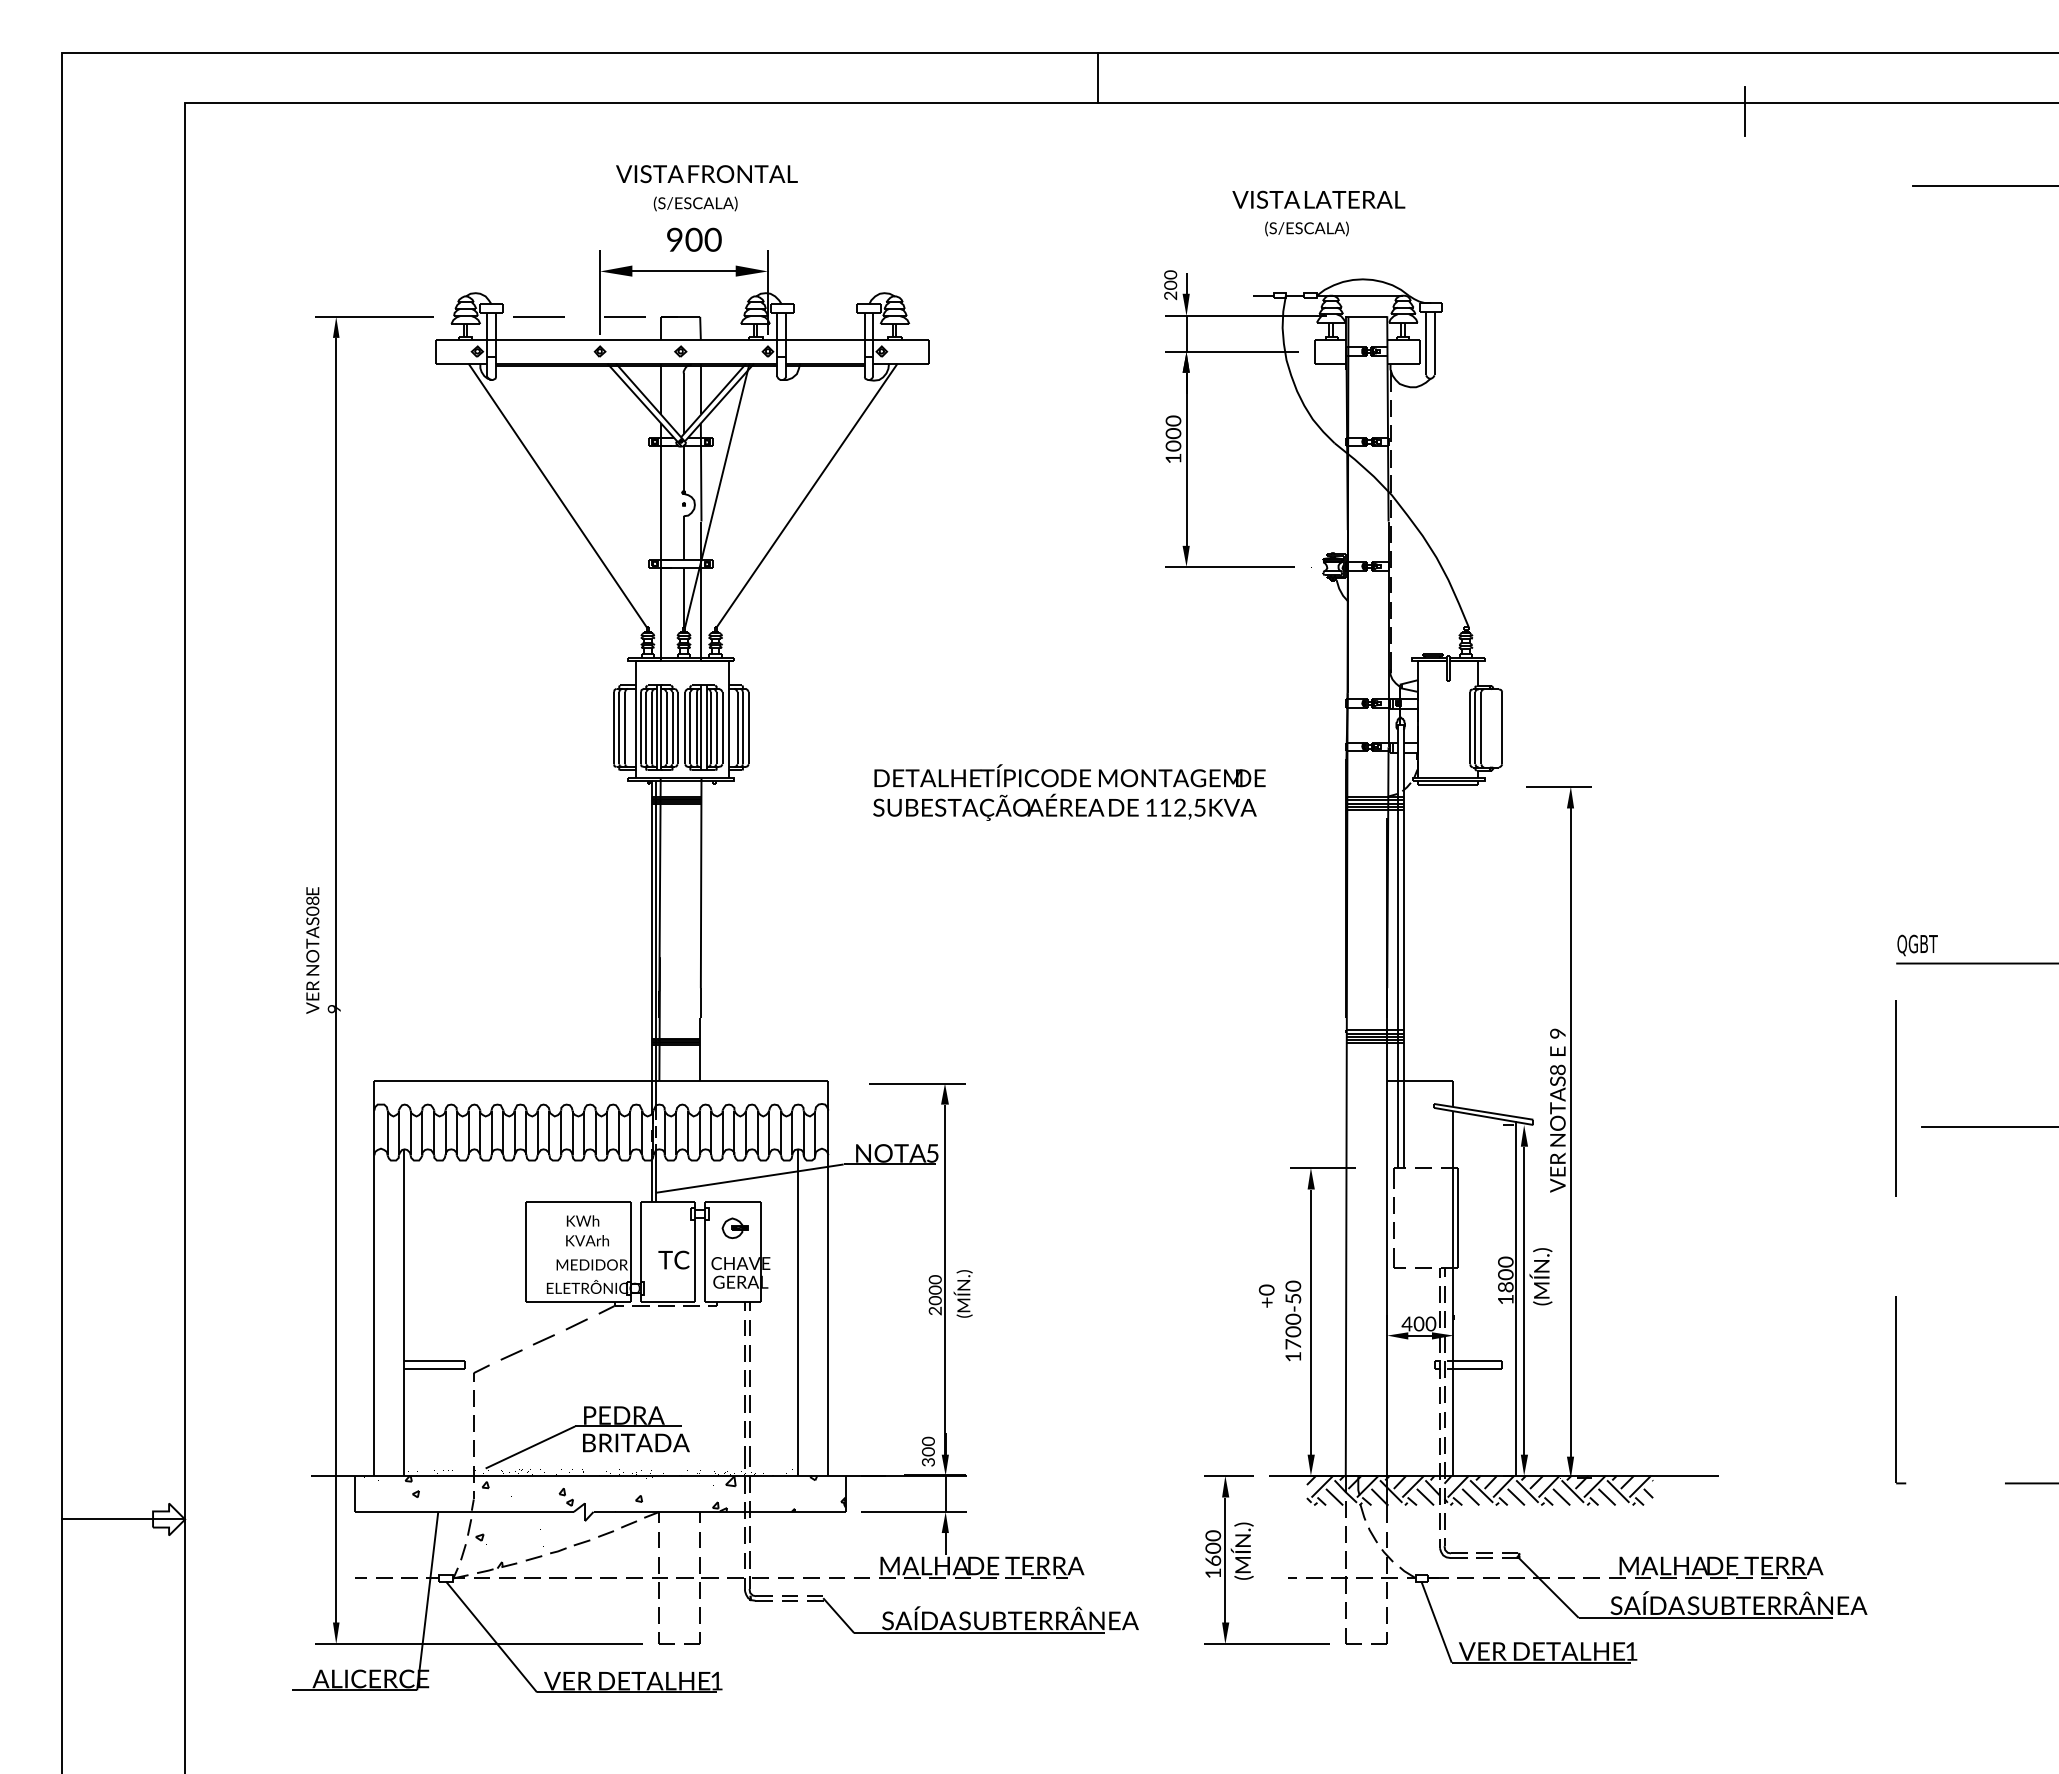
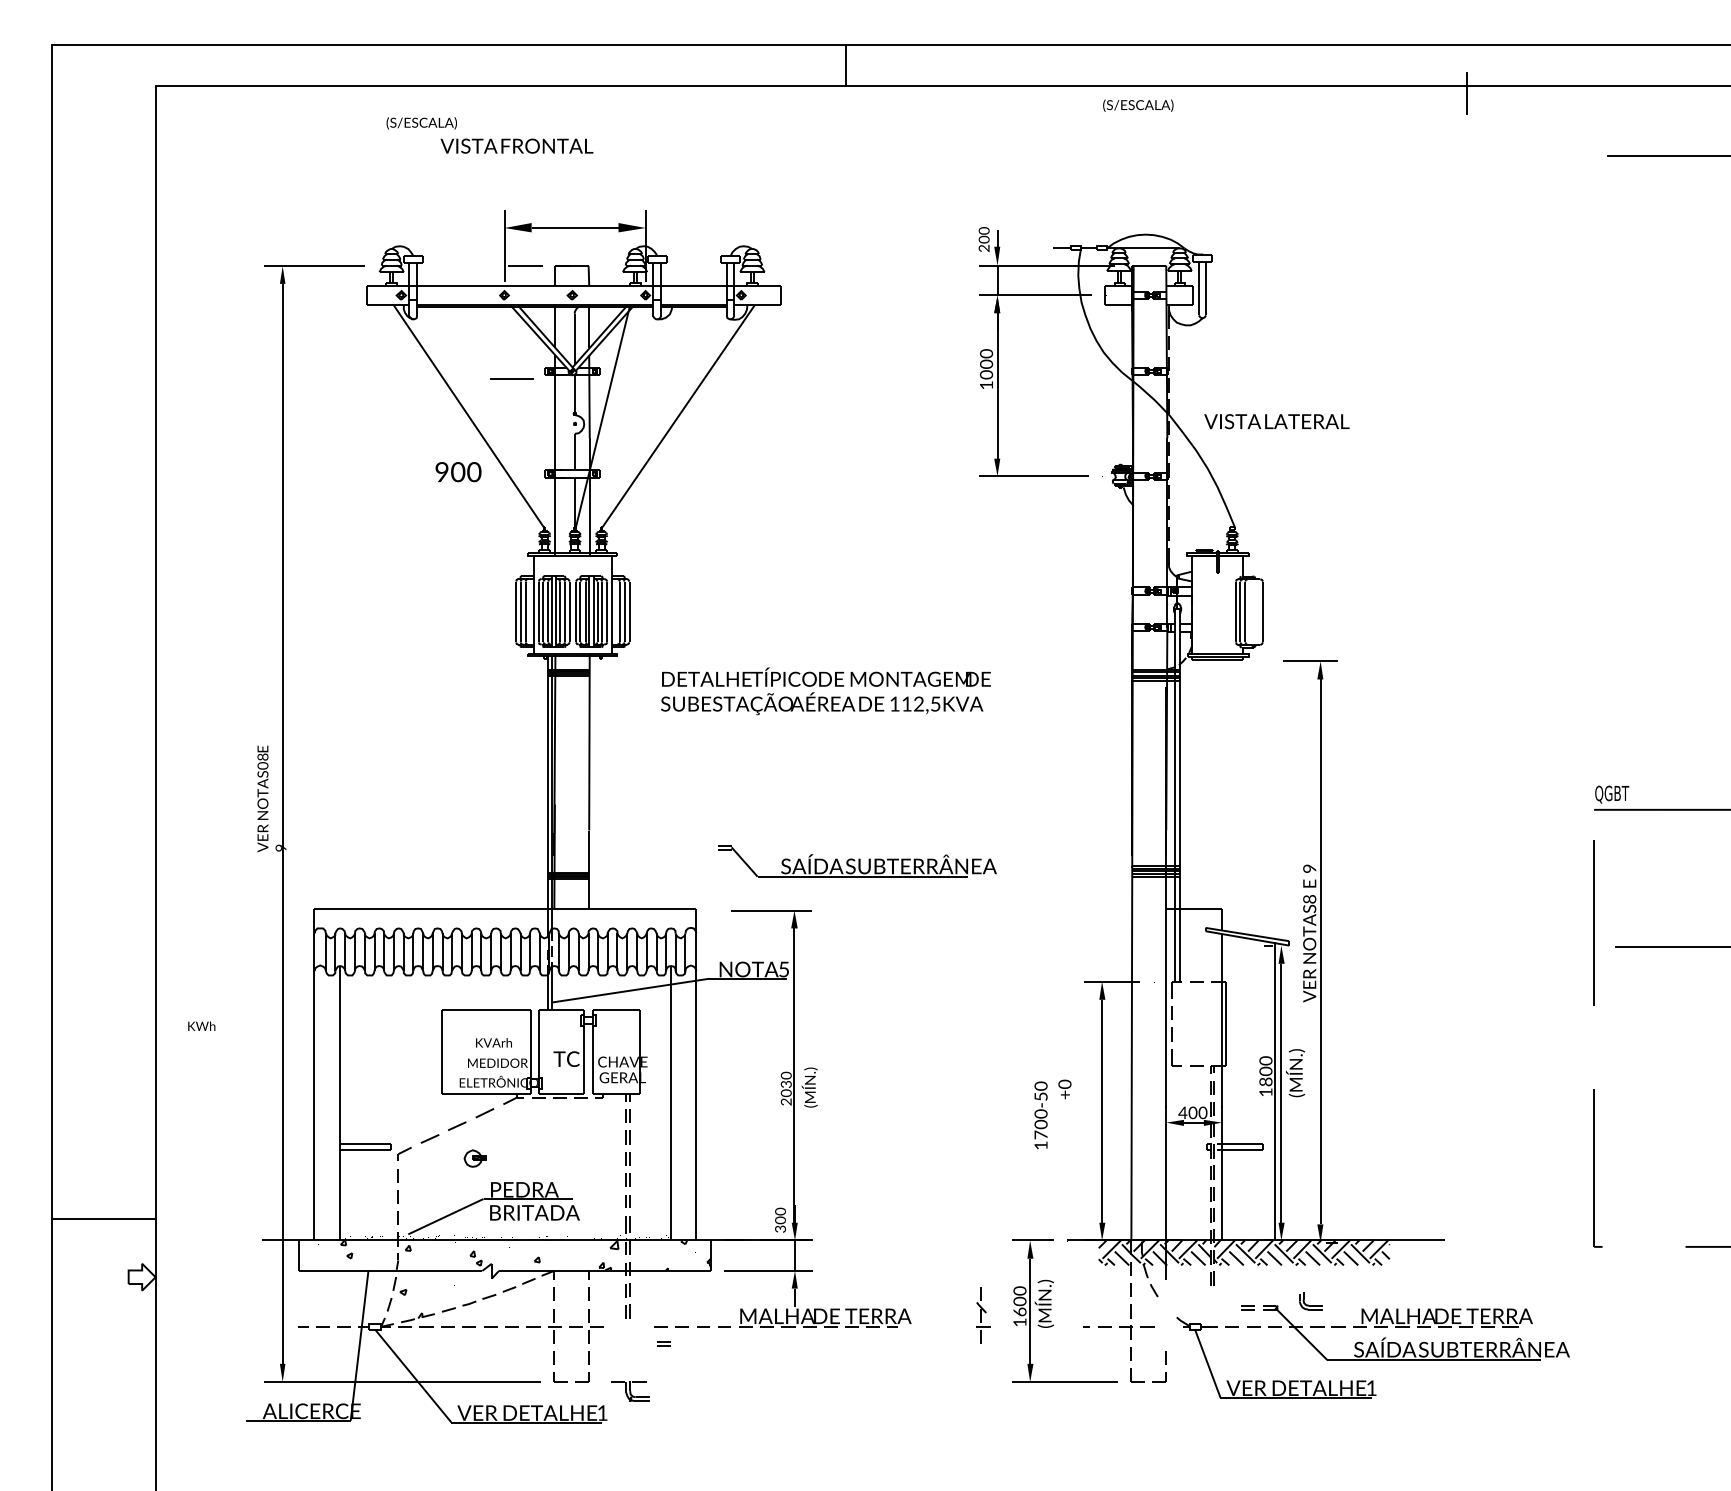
line: (1098, 77) -> (846, 64), moved
text: (706, 174) -> (516, 146), moved
text: (1318, 199) -> (1276, 421), moved
text: (695, 203) -> (421, 122), moved
text: (1306, 228) -> (1137, 105), moved
text: (694, 239) -> (458, 471), moved
line: (538, 316) -> (511, 378), moved
text: (1069, 792) -> (825, 691), moved
text: (582, 1220) -> (201, 1025), moved
part: (734, 1228) -> (474, 1158), moved
text: (935, 1289) -> (786, 1083), 2000 -> 2030
text: (1293, 1320) -> (1041, 1114), moved
line: (123, 1519) -> (103, 1219), moved
part: (1453, 1548) -> (1311, 1301), moved
part: (1389, 1565) -> (983, 1315), moved
part: (749, 1588) -> (630, 1390), moved
part: (972, 1614) -> (857, 861), moved

